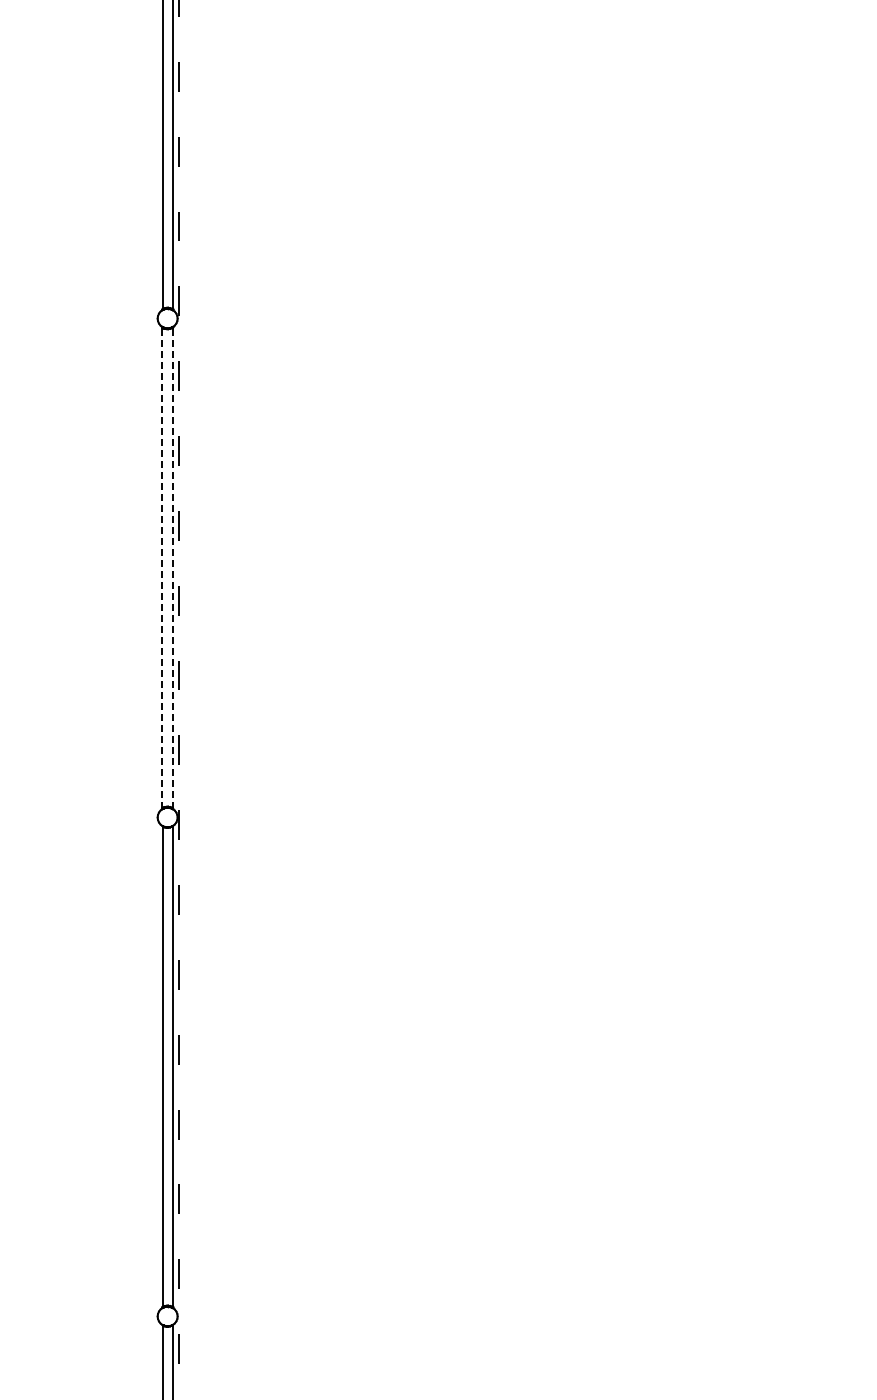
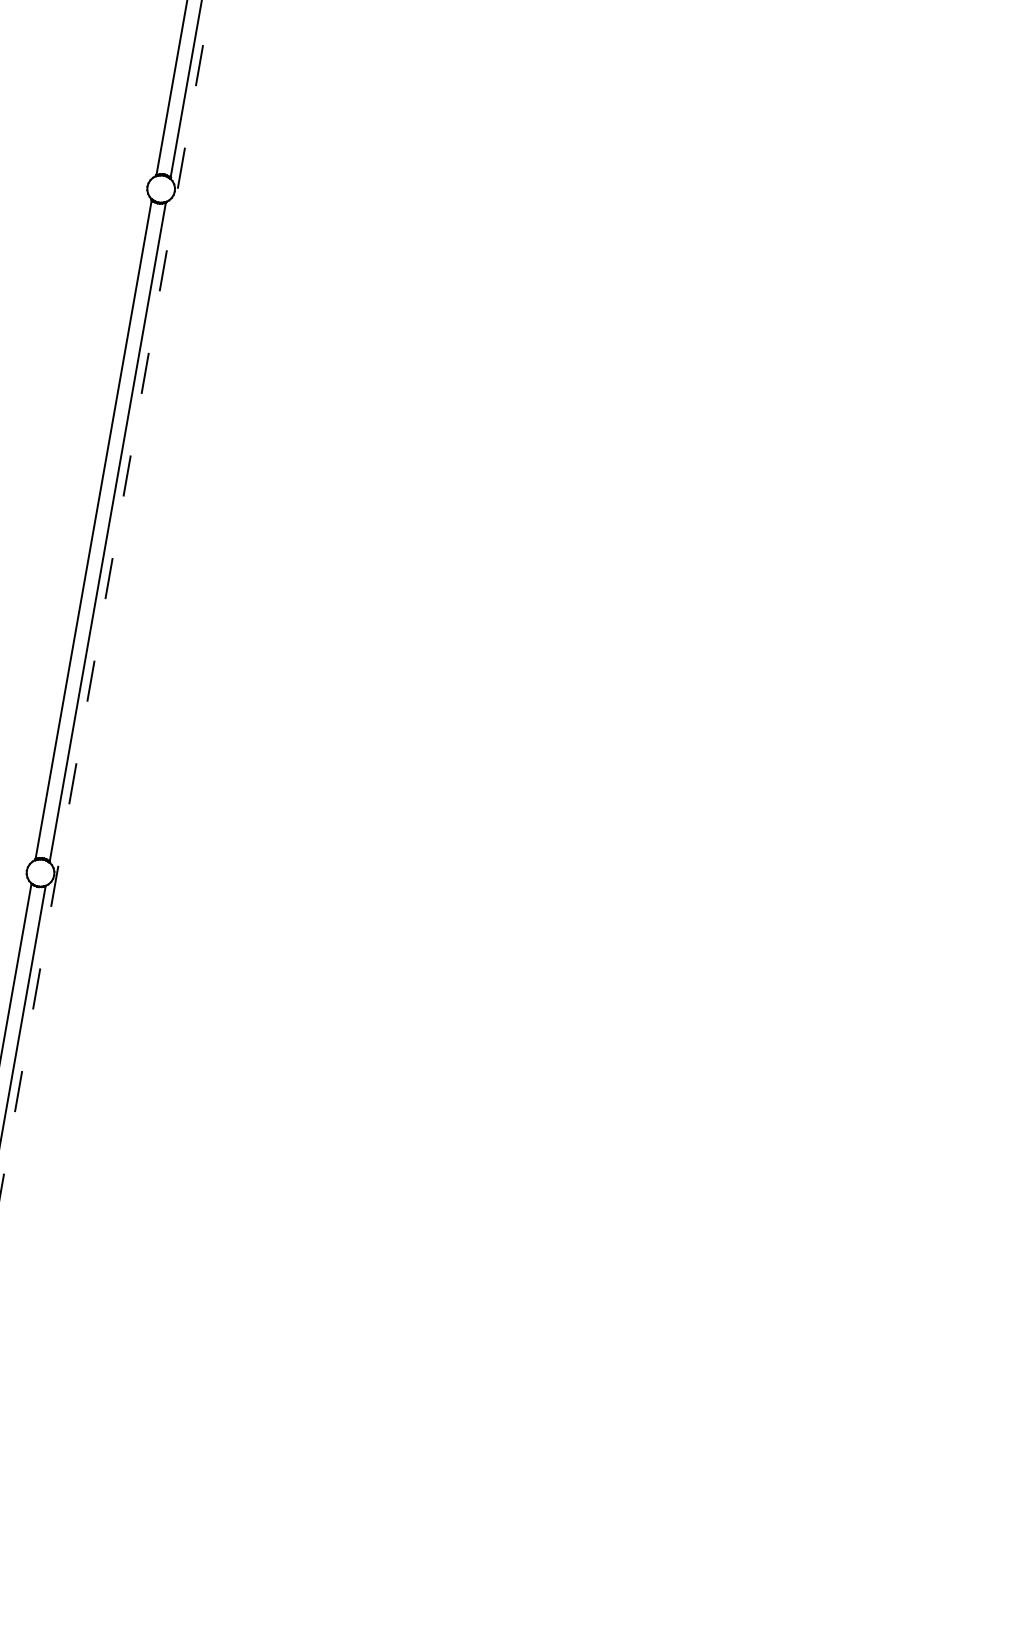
line: (162, 567) -> (93, 529), dashed -> solid
line: (172, 567) -> (107, 531), dashed -> solid

